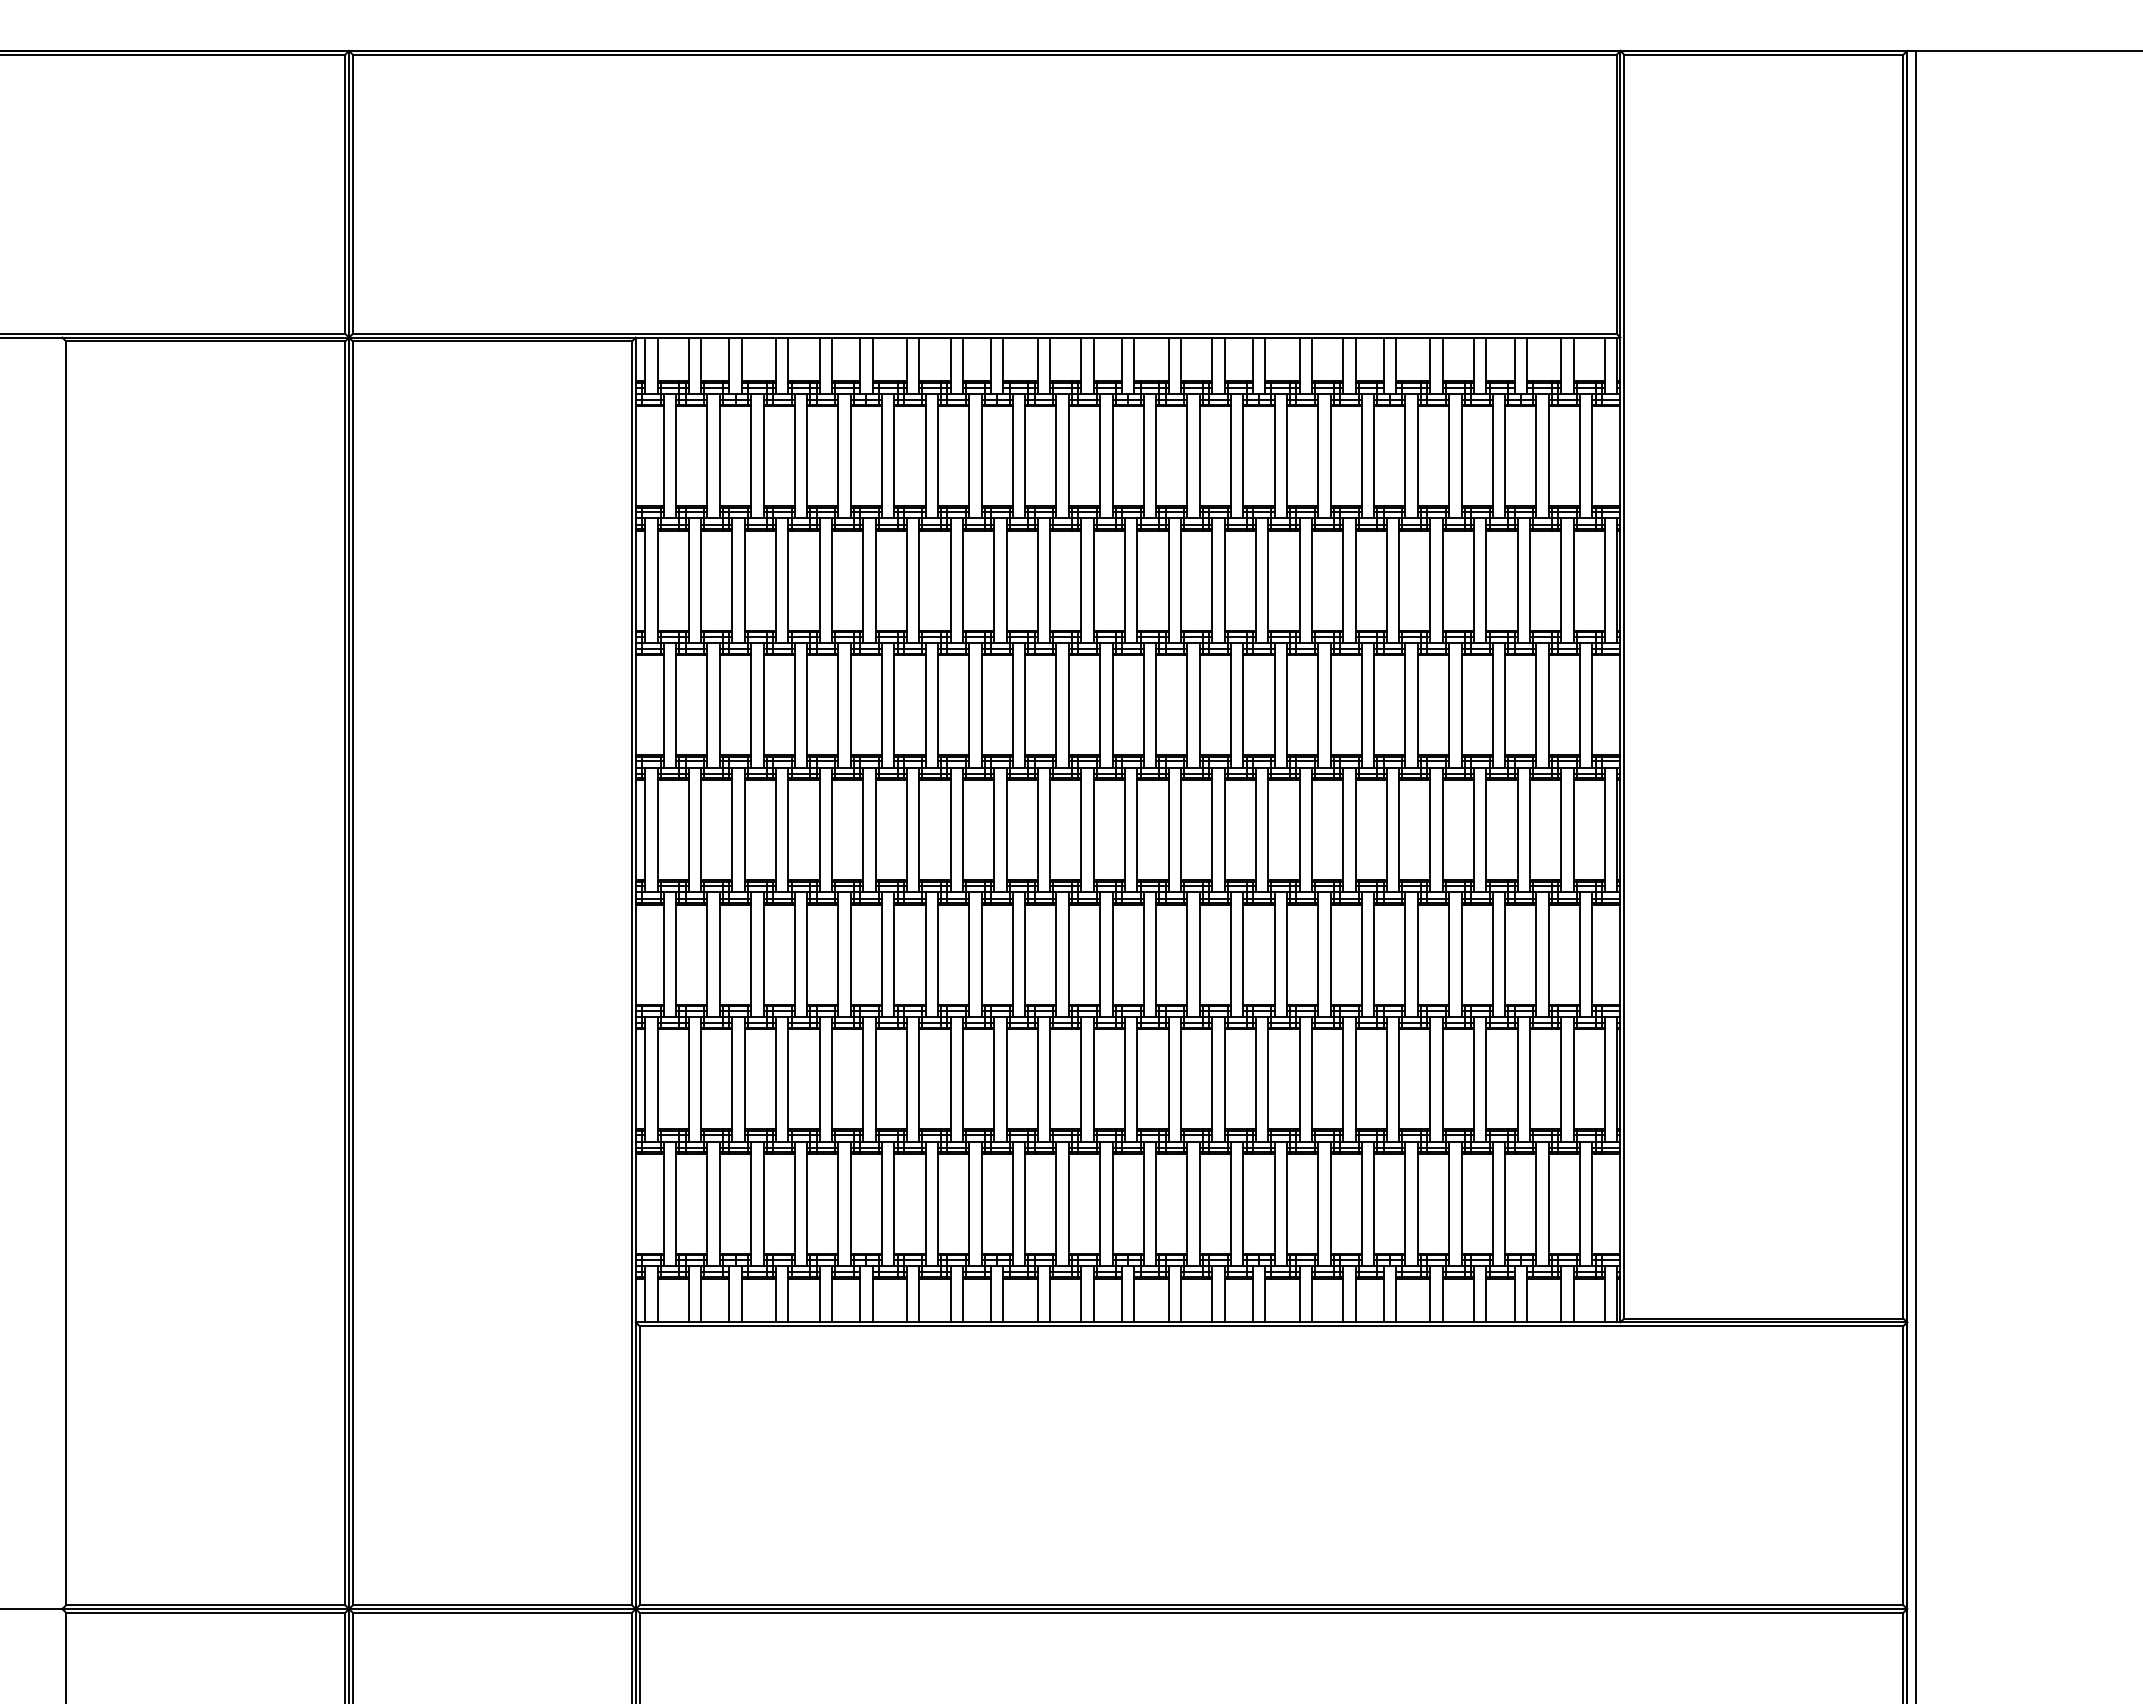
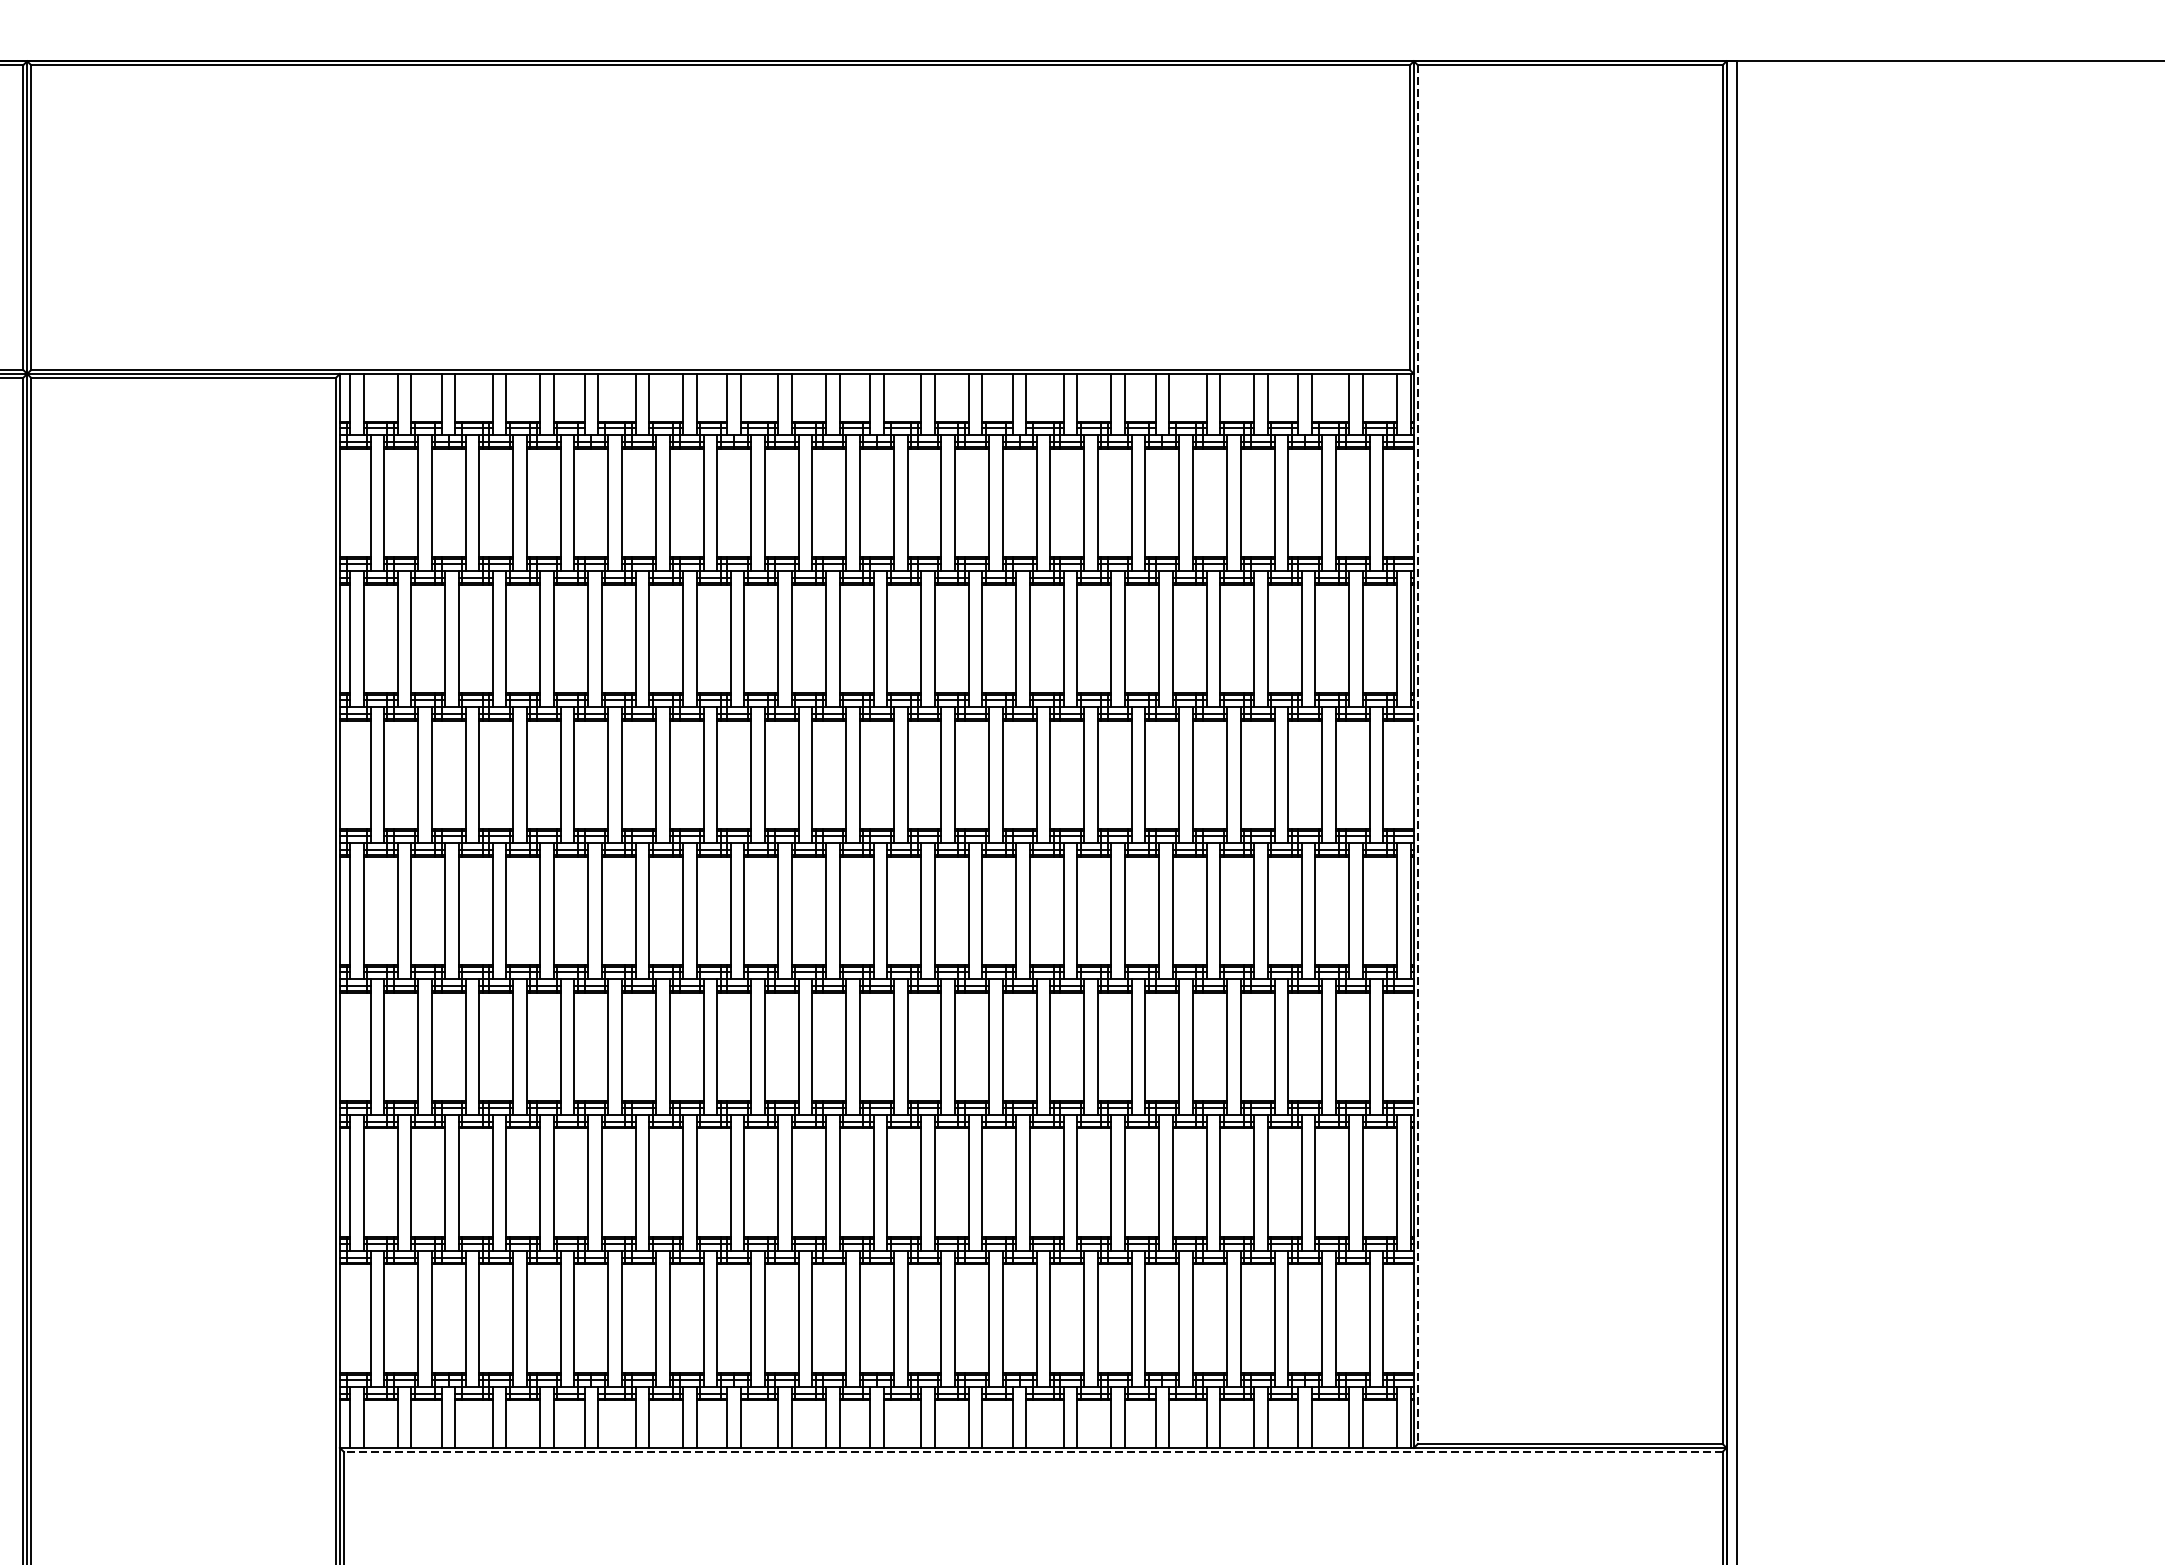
line: (1624, 686) -> (1418, 754), solid -> dashed
line: (1271, 1326) -> (1033, 1452), solid -> dashed

